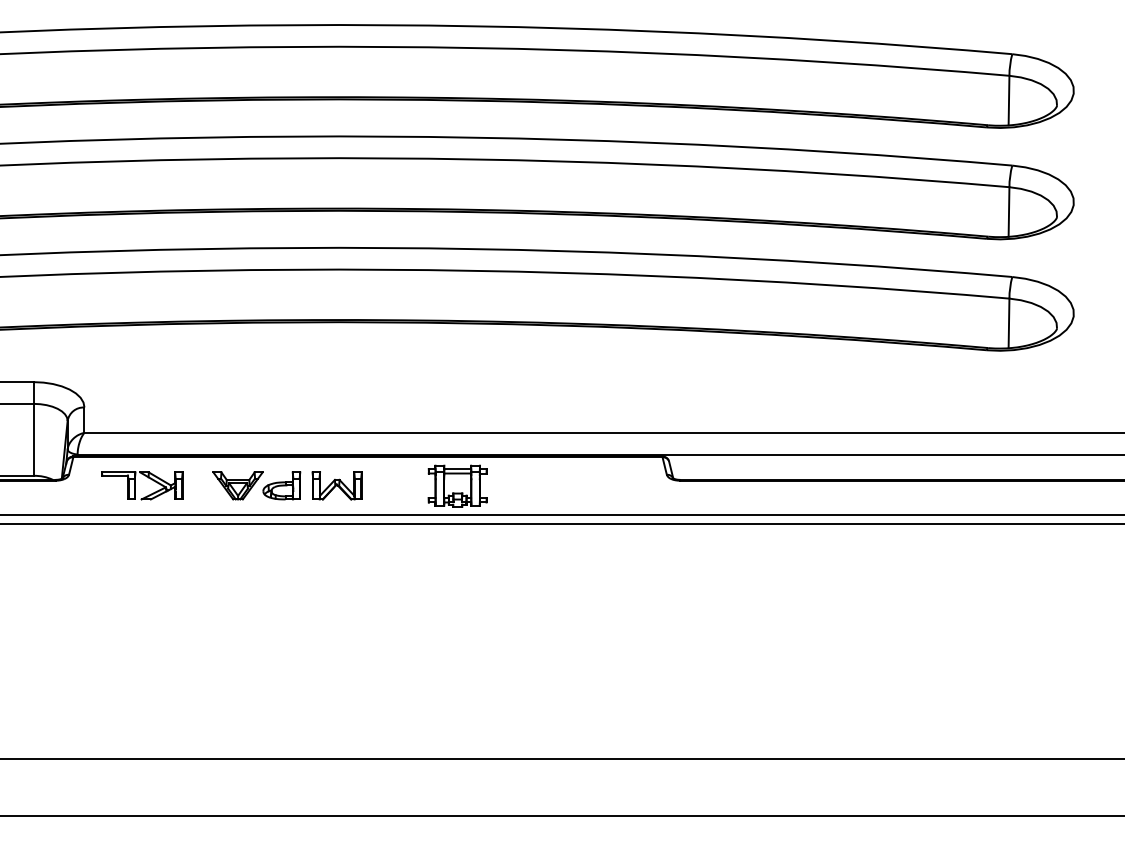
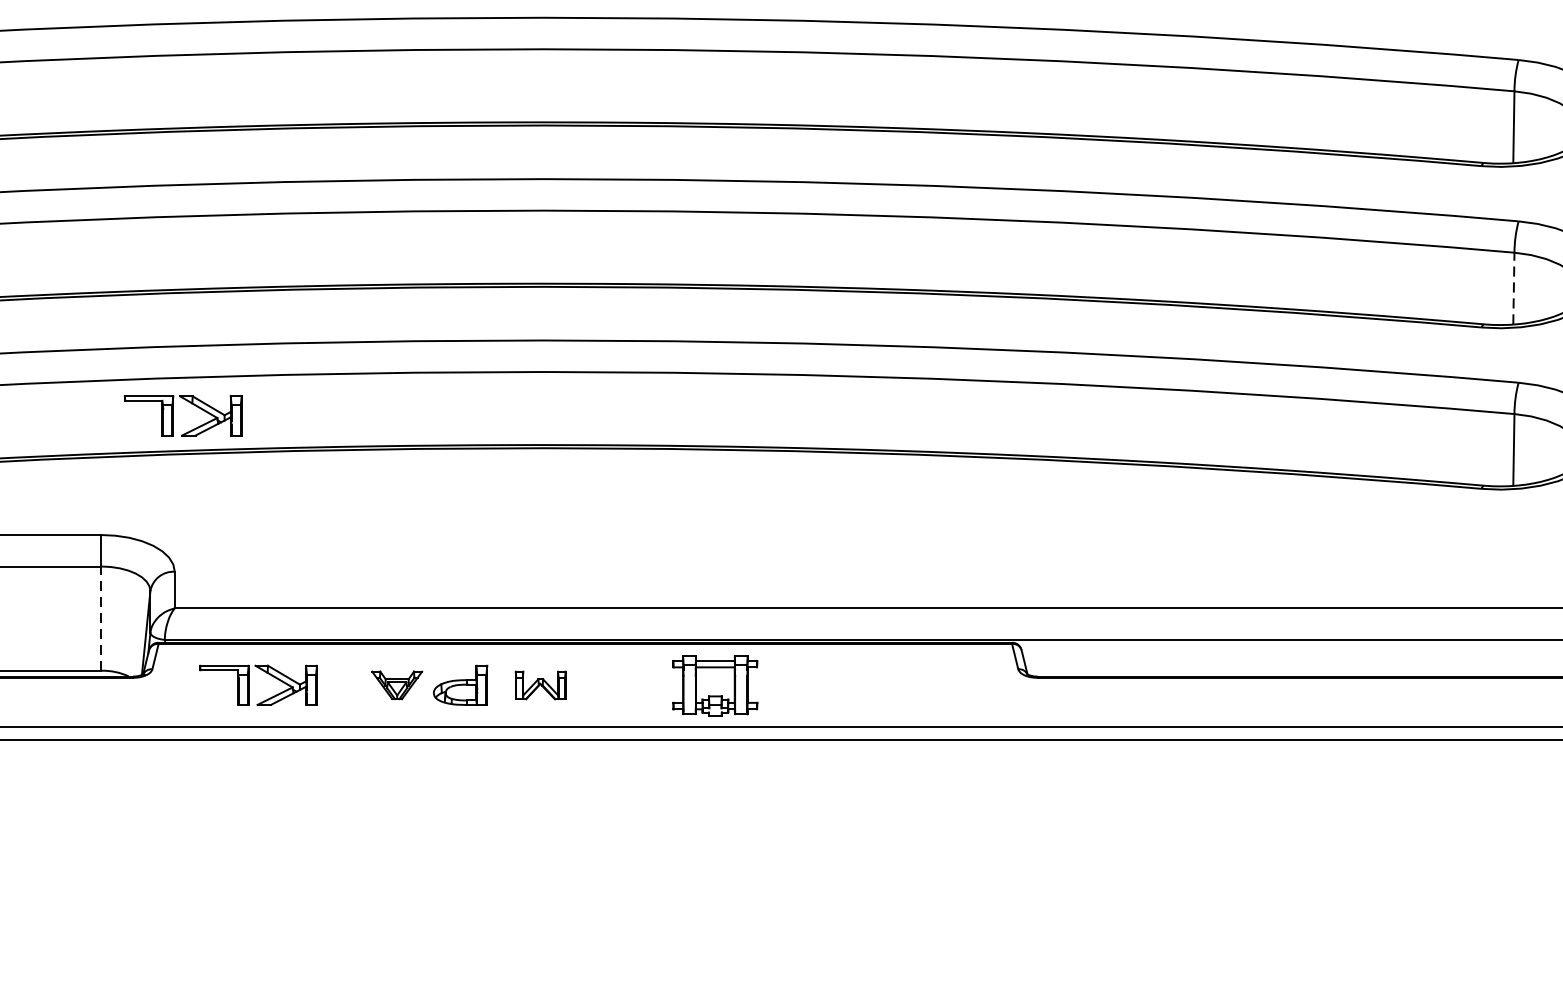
line: (1009, 211) -> (1514, 287), solid -> dashed
part: (83, 299) -> (173, 415), added
line: (33, 439) -> (100, 618), solid -> dashed
part: (237, 485) -> (396, 684), size x0.7
part: (336, 485) -> (539, 684), size x0.7

